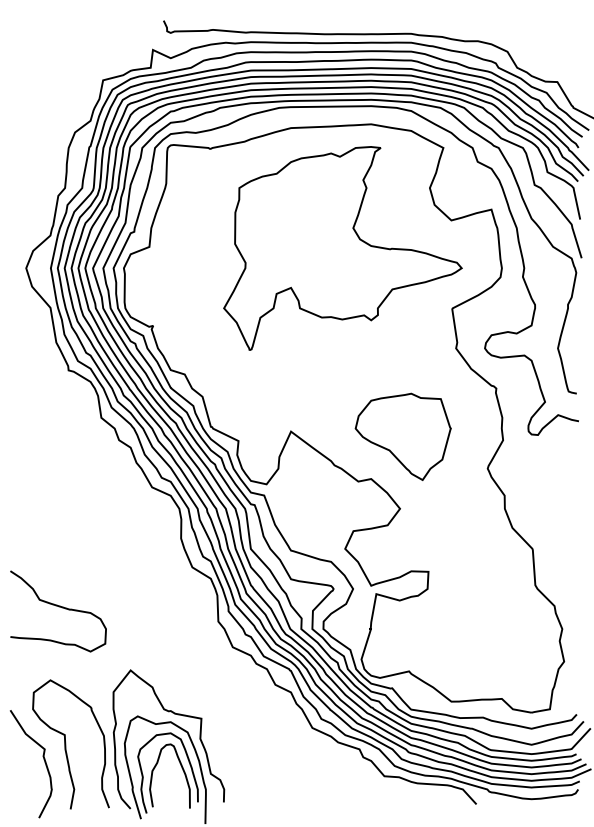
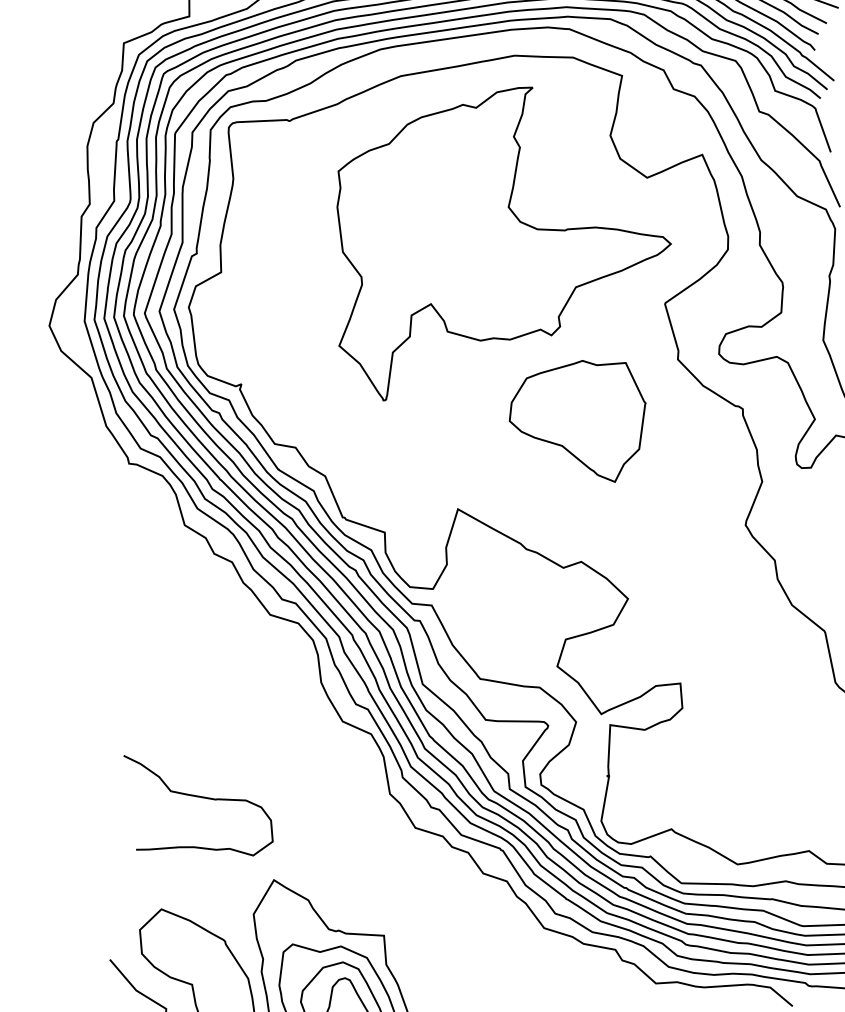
part: (402, 436) -> (578, 423), moved
curve: (59, 607) -> (200, 798), moved

